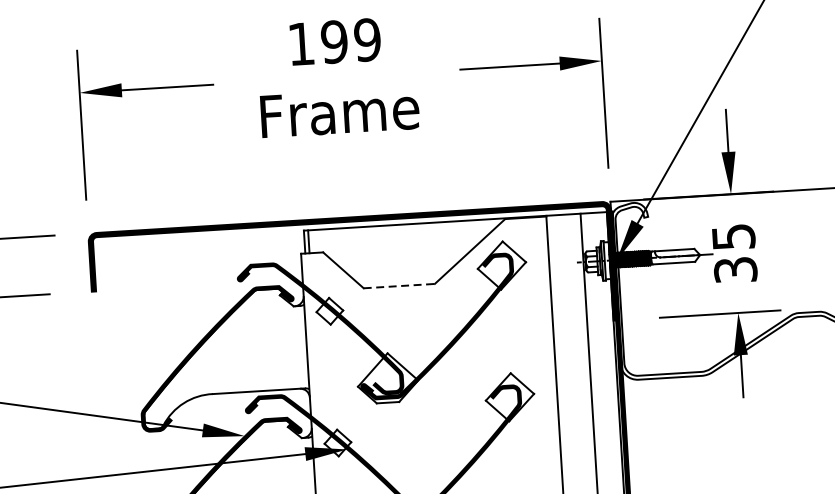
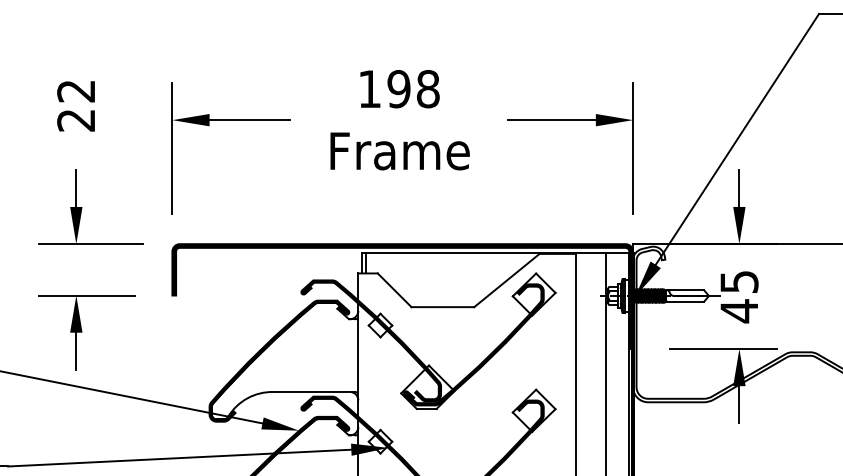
text: (366, 40) -> (427, 89), 199 -> 198
text: (735, 270) -> (739, 311), 35 -> 45
line: (400, 286) -> (443, 307), dashed -> solid

